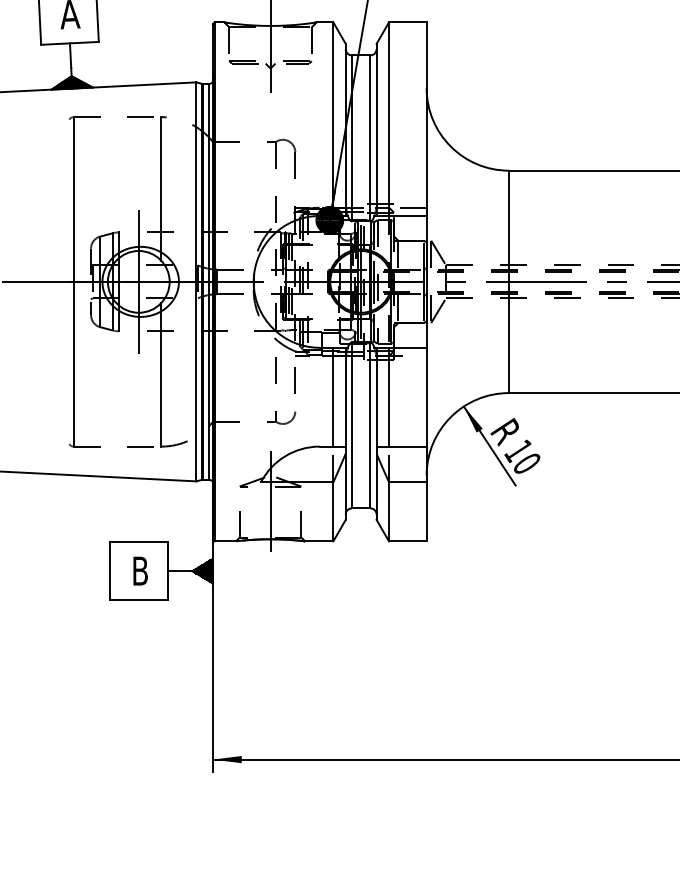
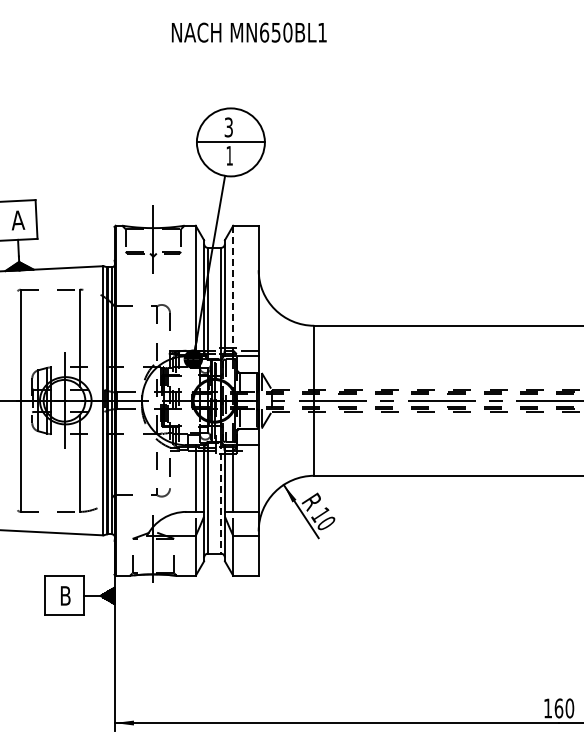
line: (389, 119) -> (233, 291), solid -> dashed
line: (370, 425) -> (220, 497), solid -> dashed

